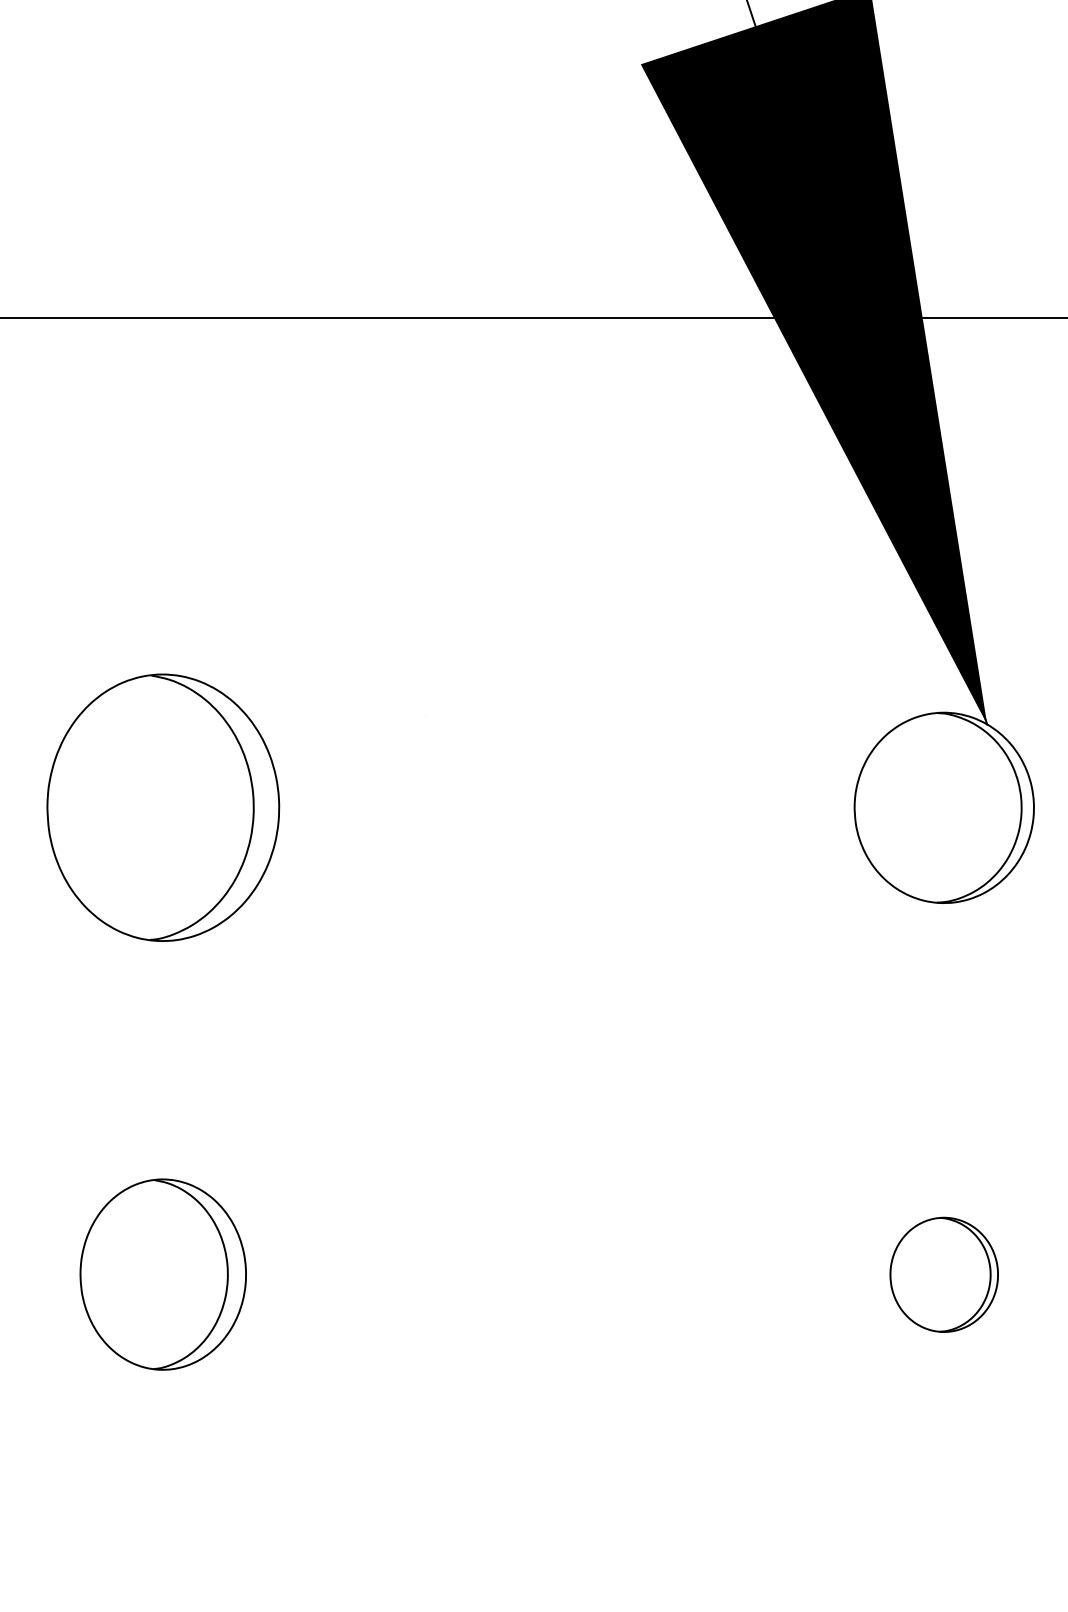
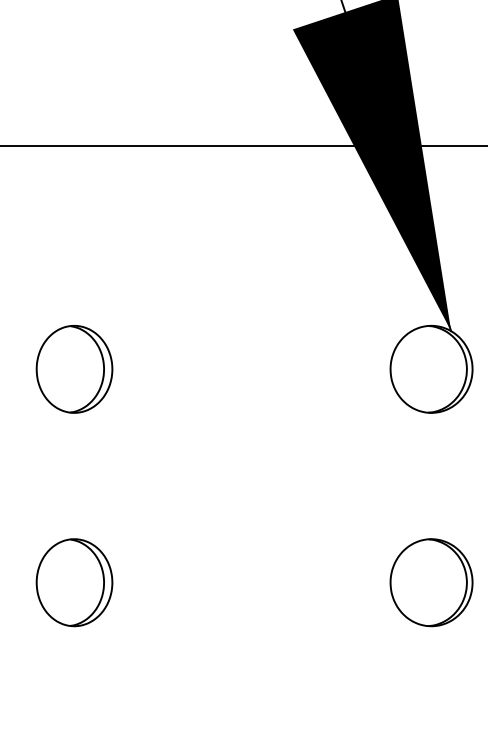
part: (163, 808) -> (74, 369), size x0.71
part: (944, 1274) -> (431, 582), size x1.67

